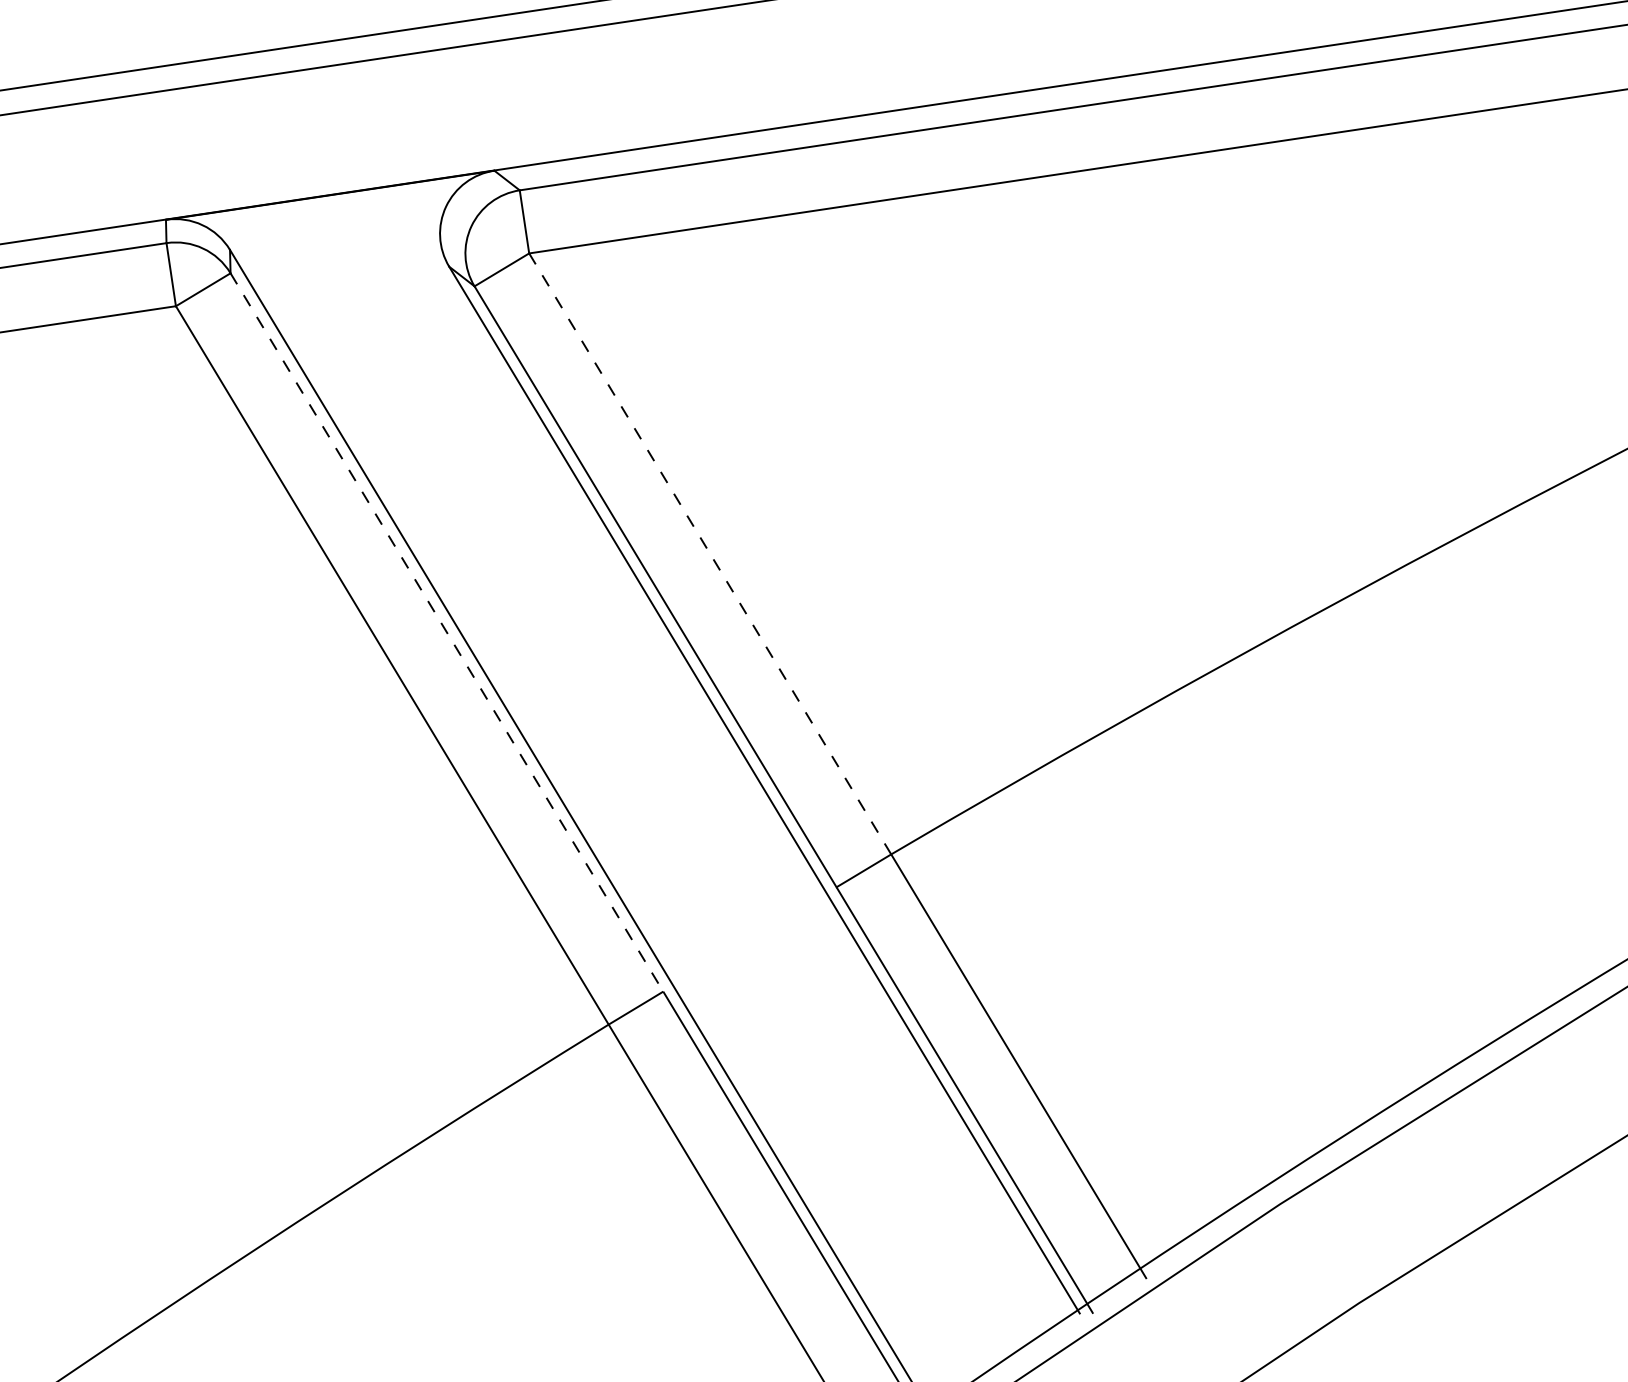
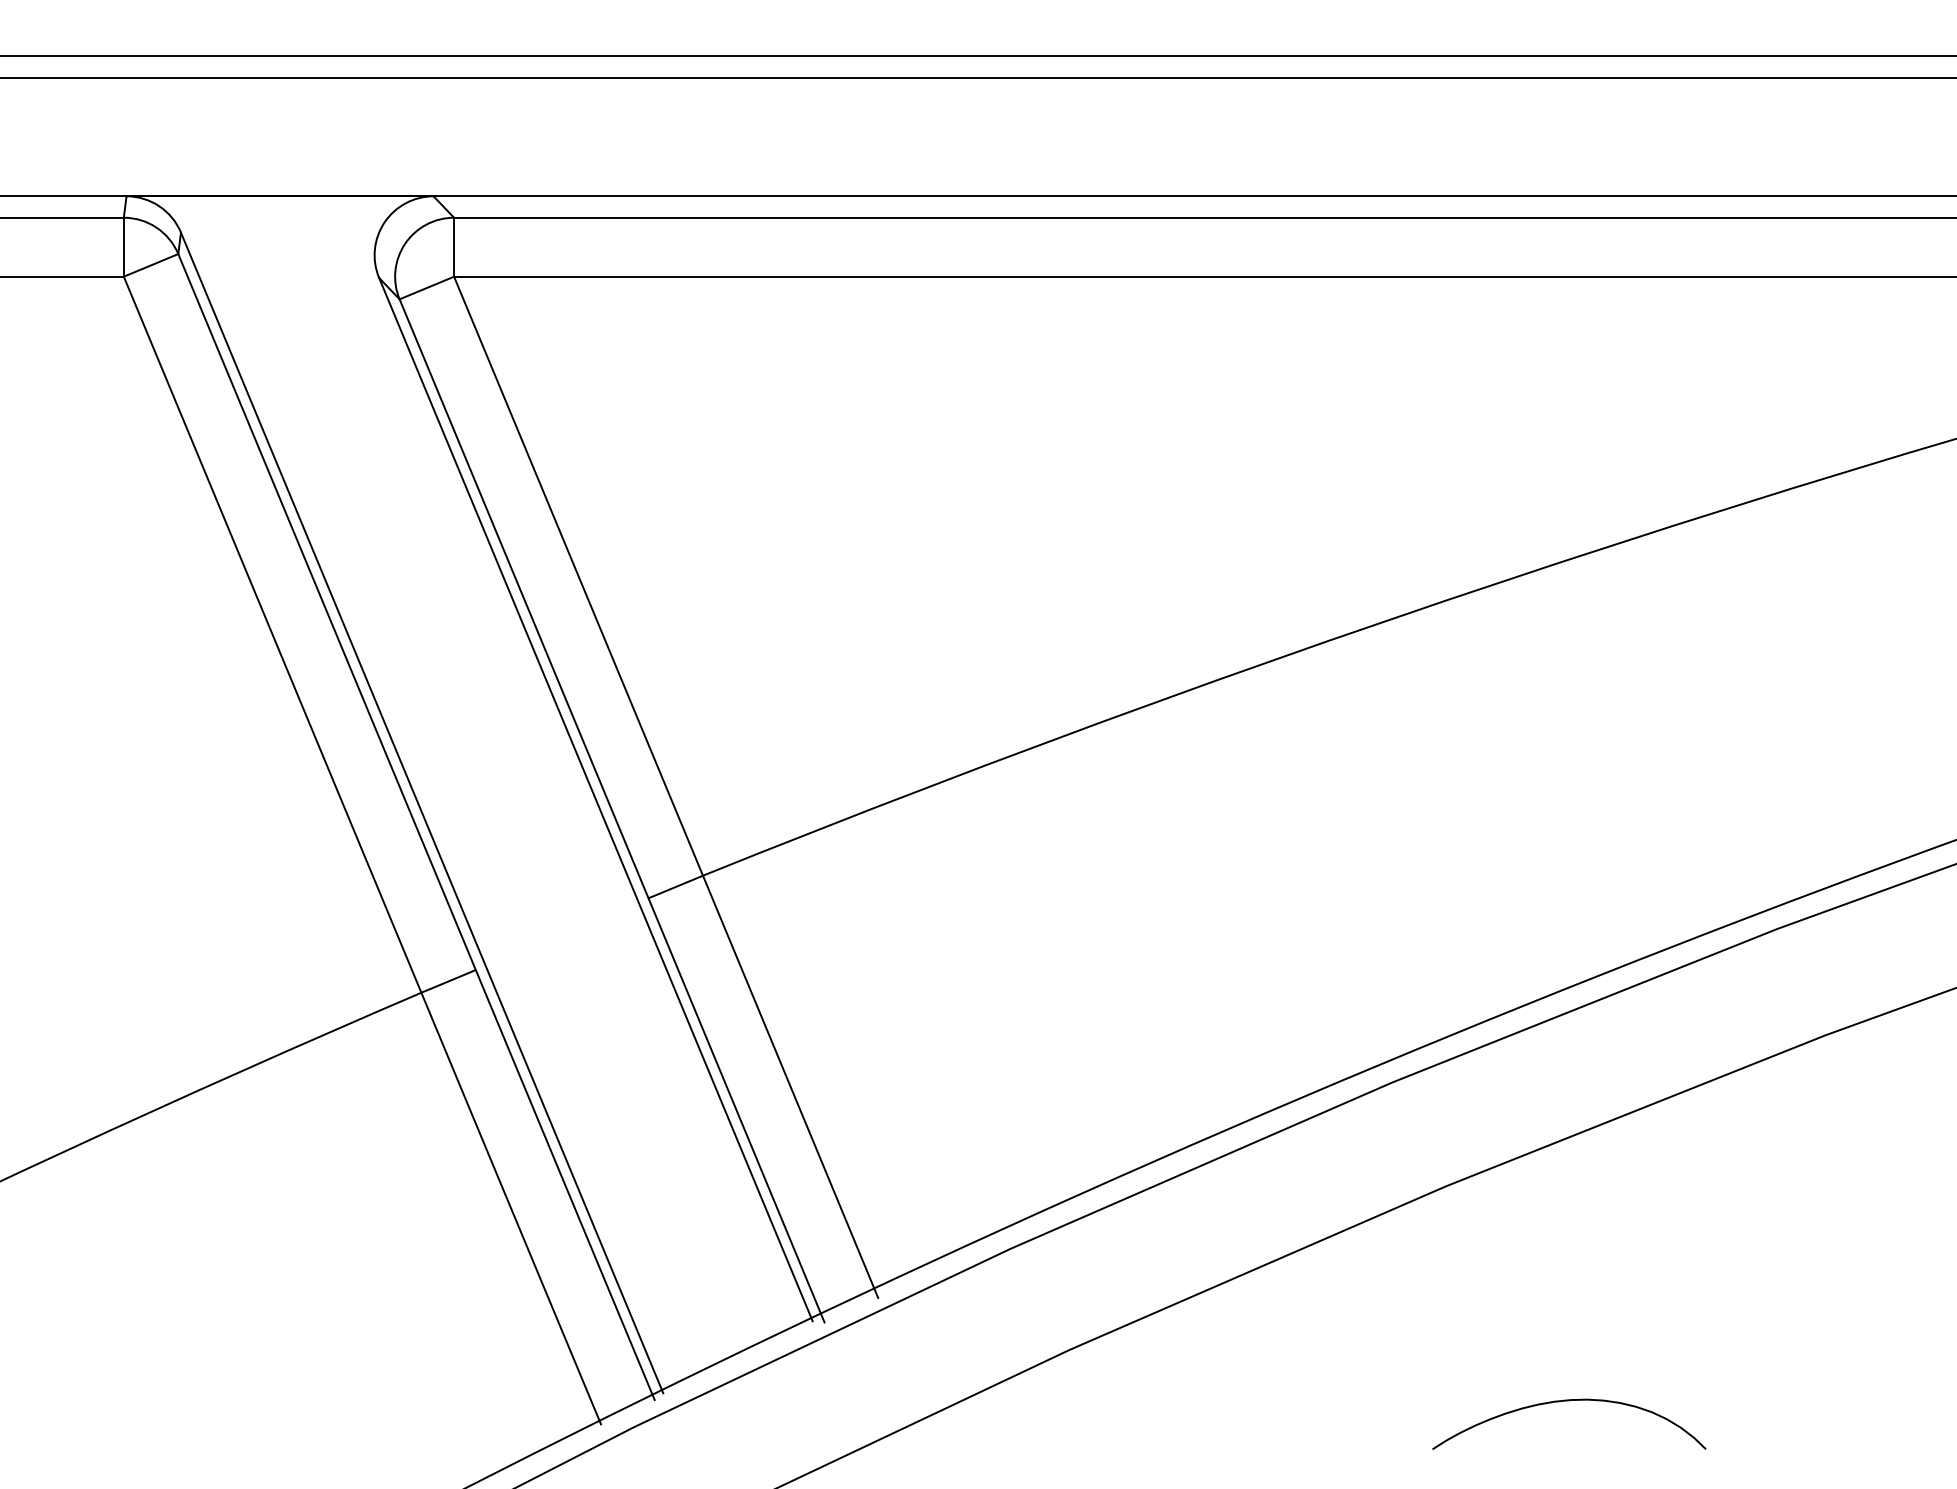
line: (710, 554) -> (578, 576), dashed -> solid
line: (447, 632) -> (327, 612), dashed -> solid

